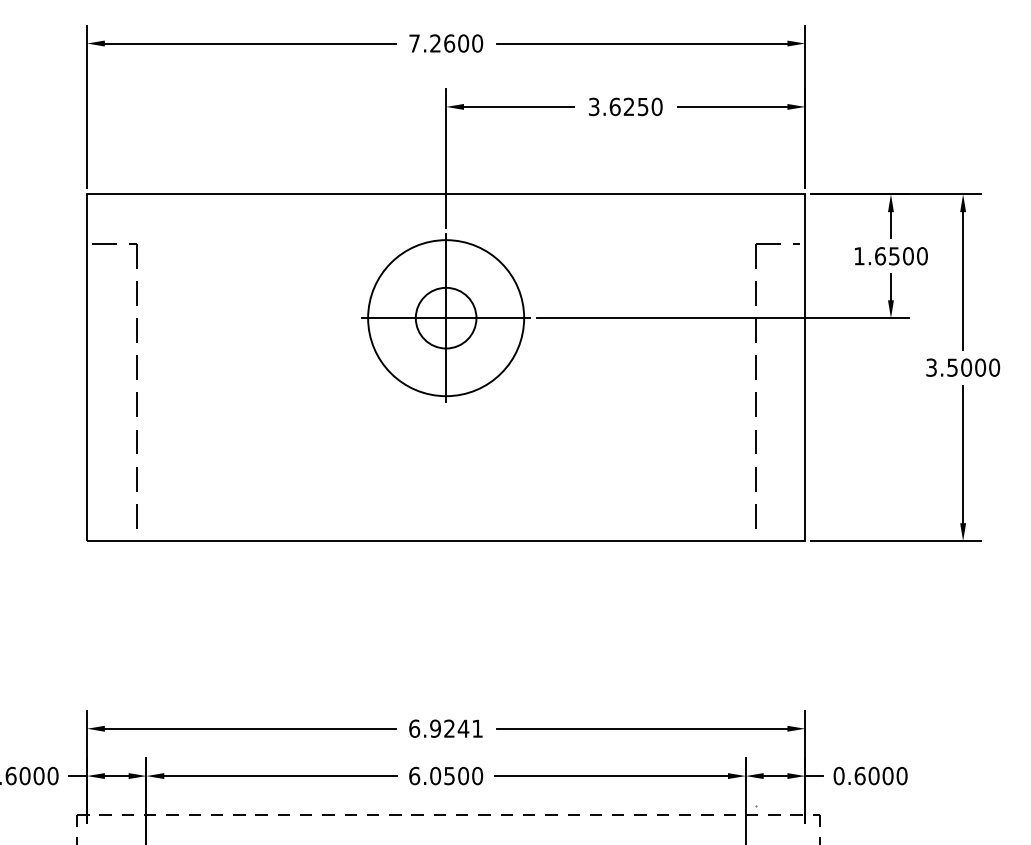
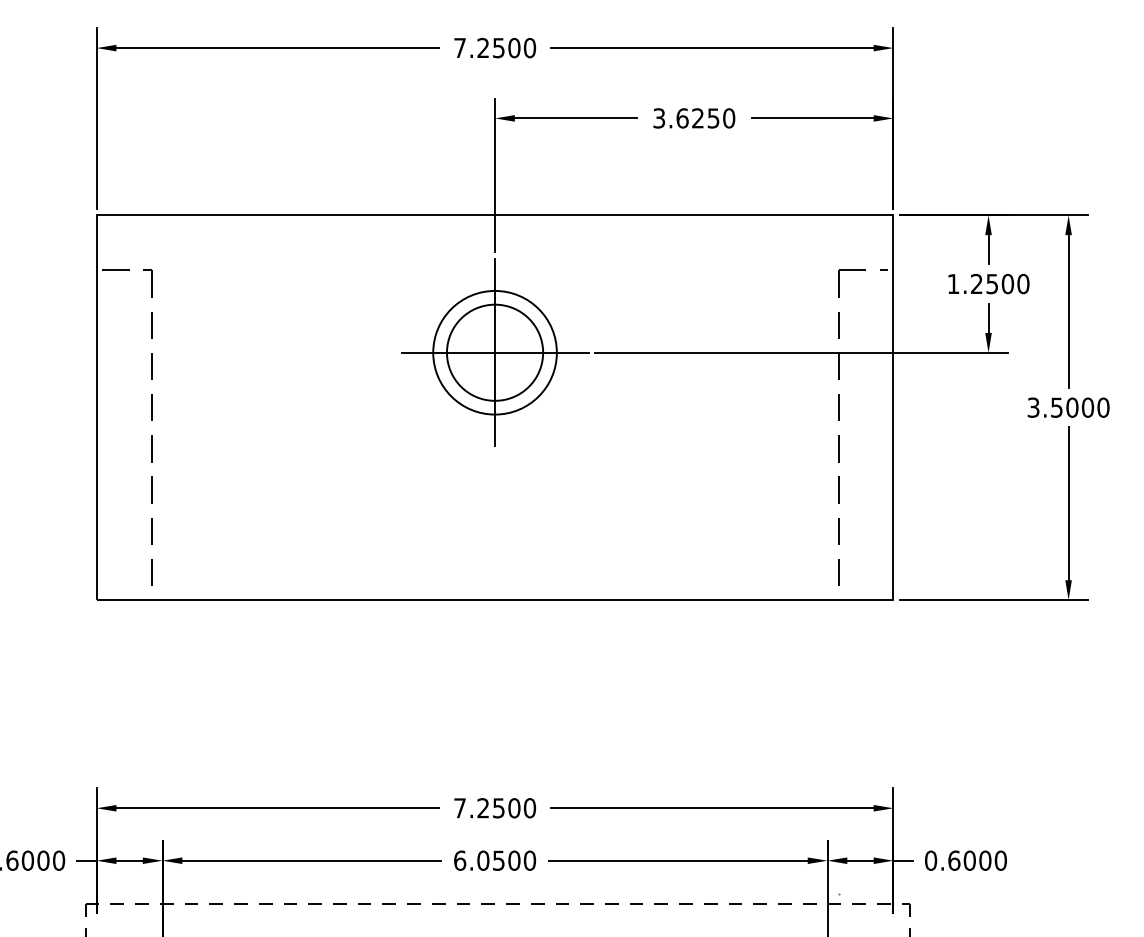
text: (450, 43) -> (499, 47), 7.2600 -> 7.2500
text: (880, 255) -> (976, 283), 1.6500 -> 1.2500
circle: (445, 317) -> (494, 352), size x0.71
circle: (445, 317) -> (494, 352), size x1.43
text: (446, 728) -> (495, 808), 6.9241 -> 7.2500

